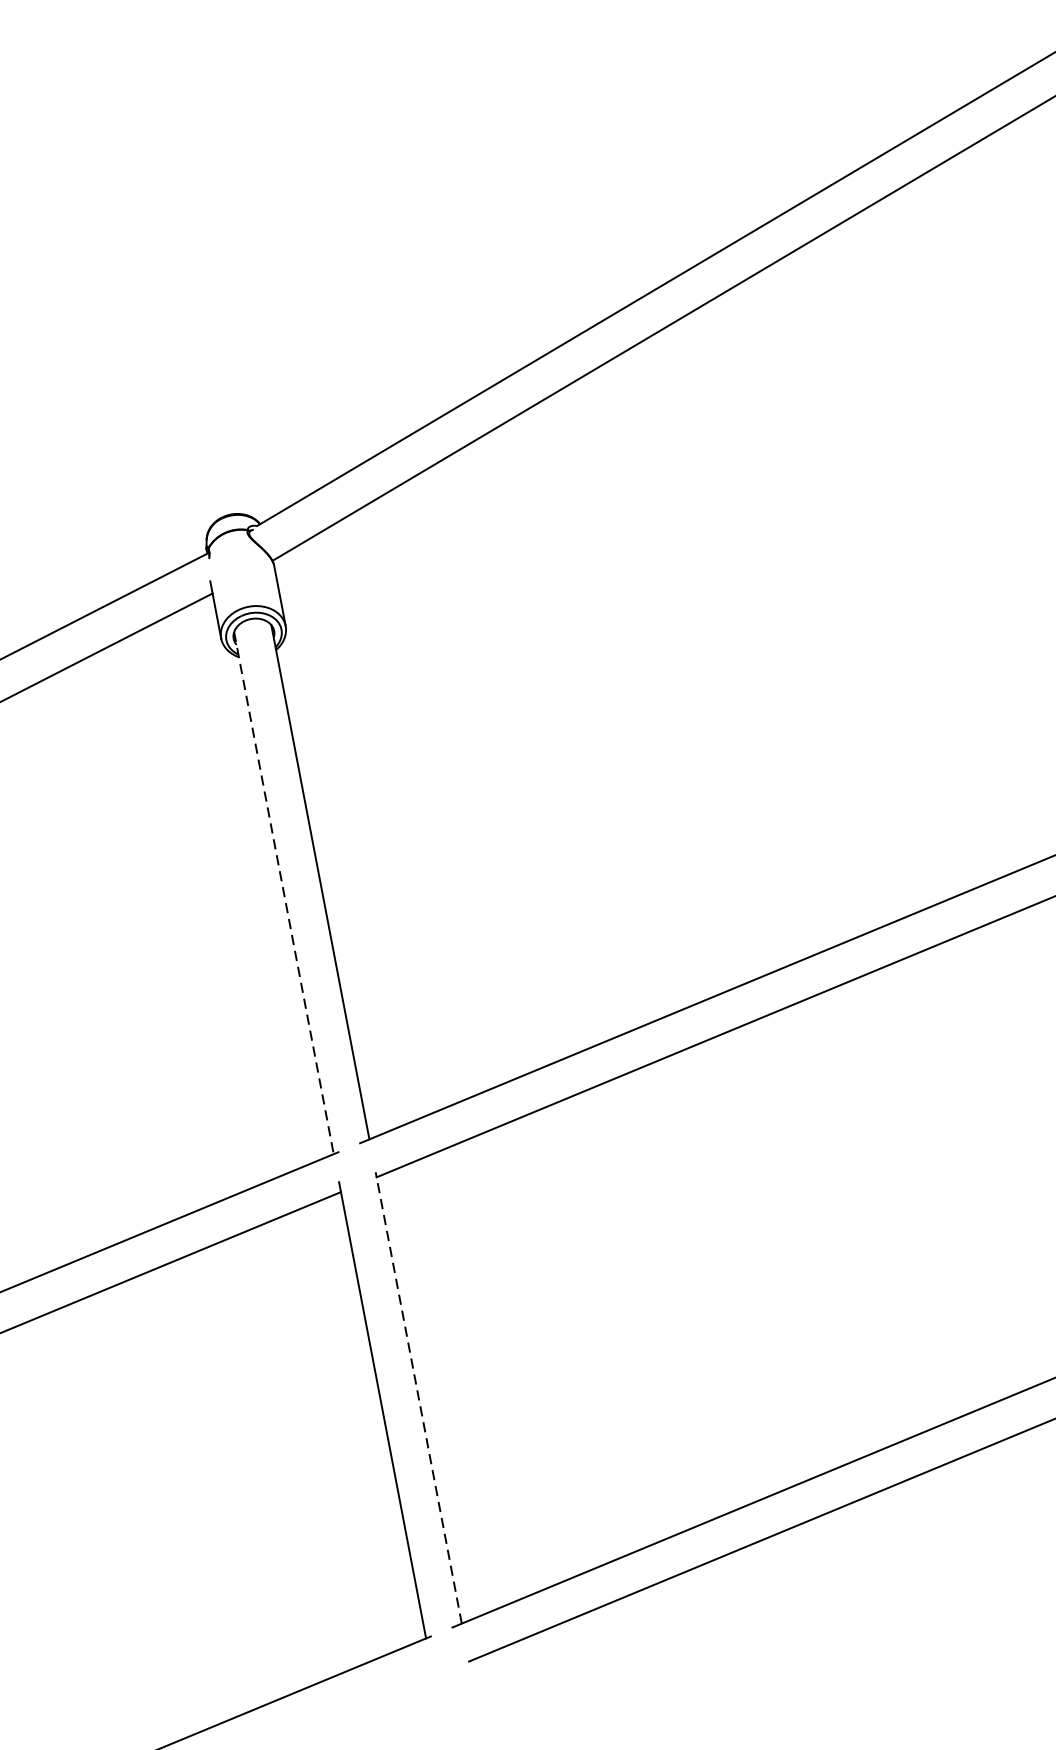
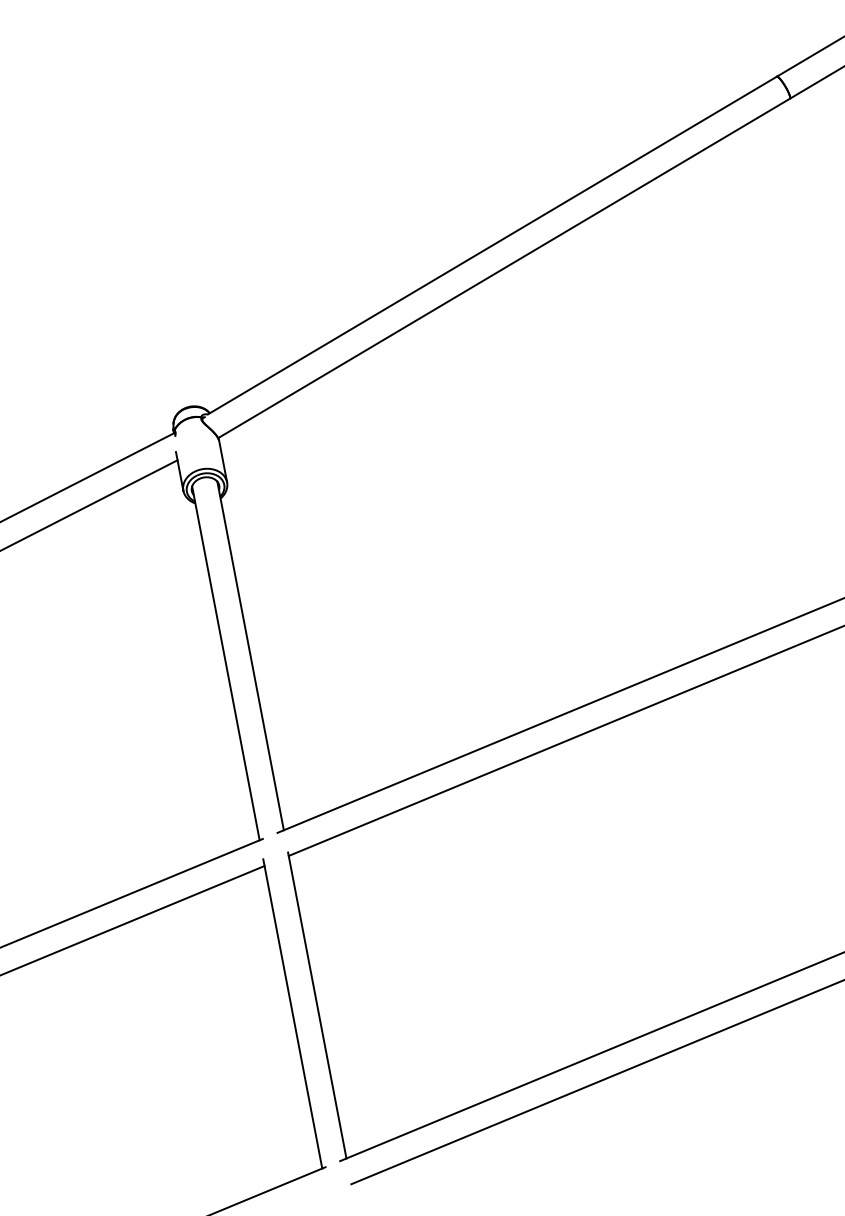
line: (284, 893) -> (226, 663), dashed -> solid
line: (419, 1397) -> (317, 1005), dashed -> solid

